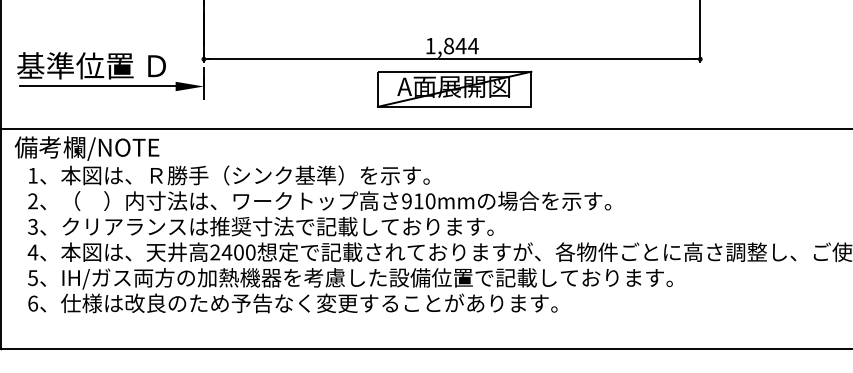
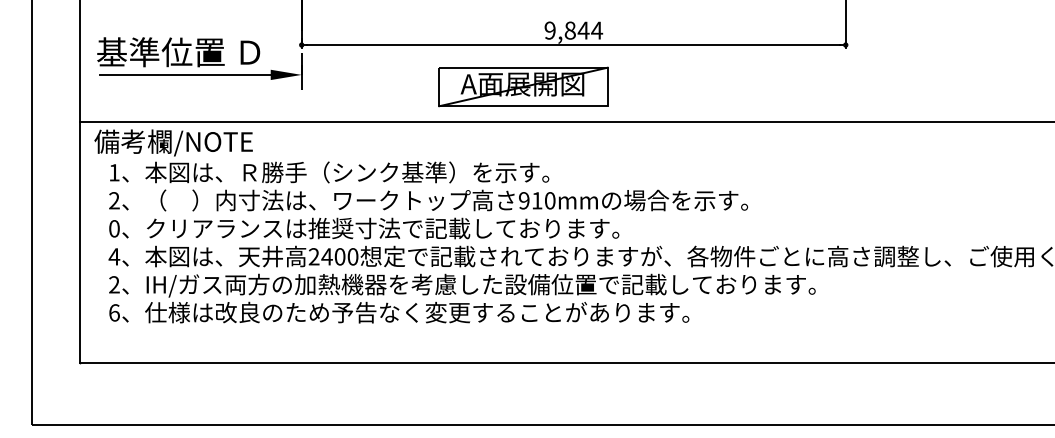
text: (429, 45) -> (549, 30), 1,844 -> 9,844
part: (454, 88) -> (523, 86), moved
text: (33, 226) -> (114, 228), 3 -> 0
text: (32, 277) -> (113, 284), 5 -> 2

